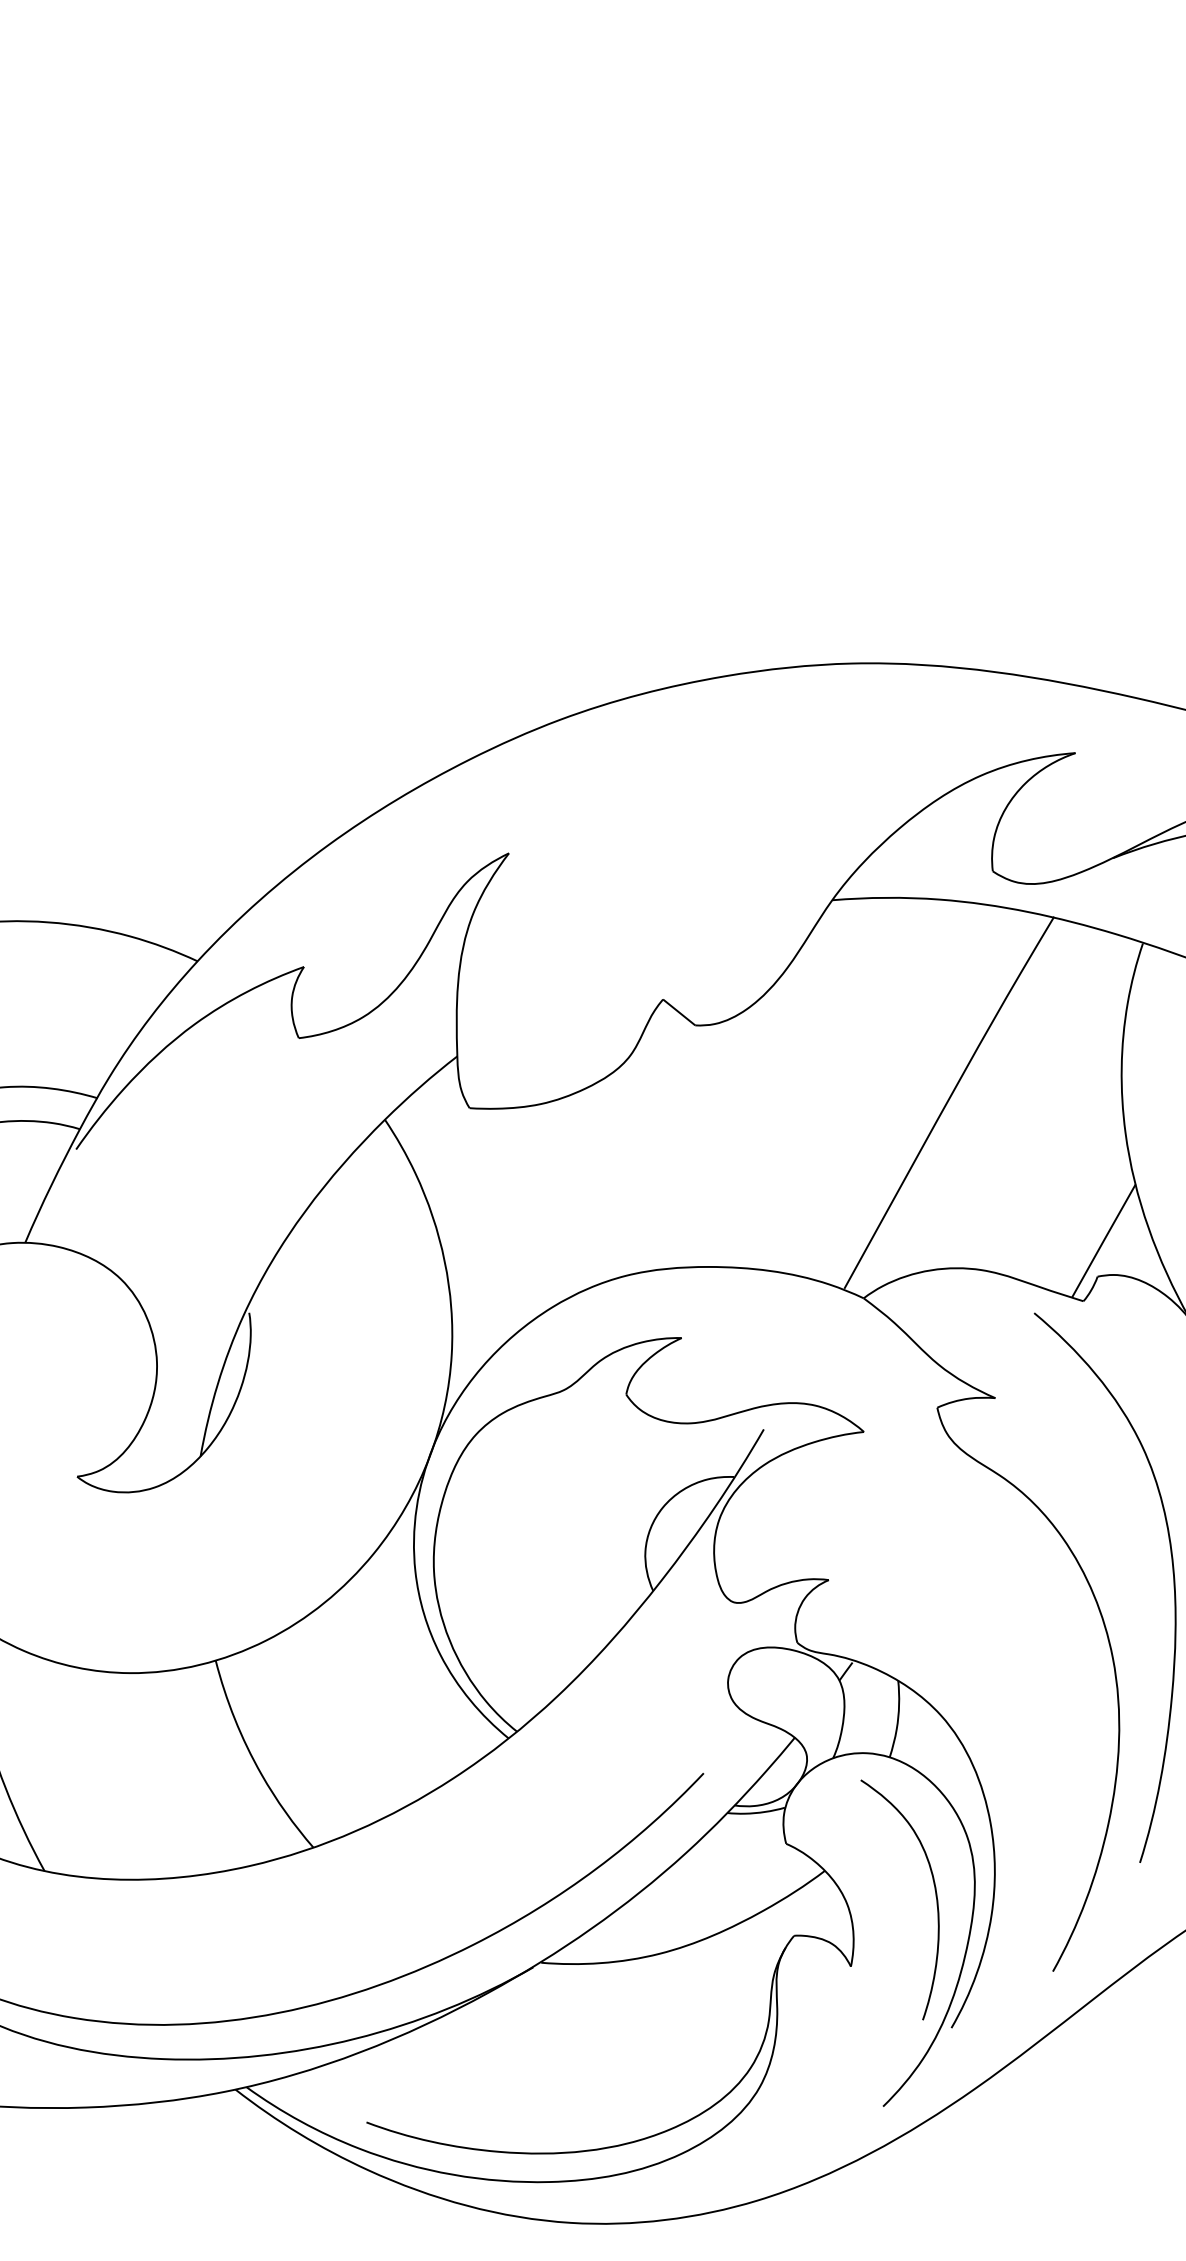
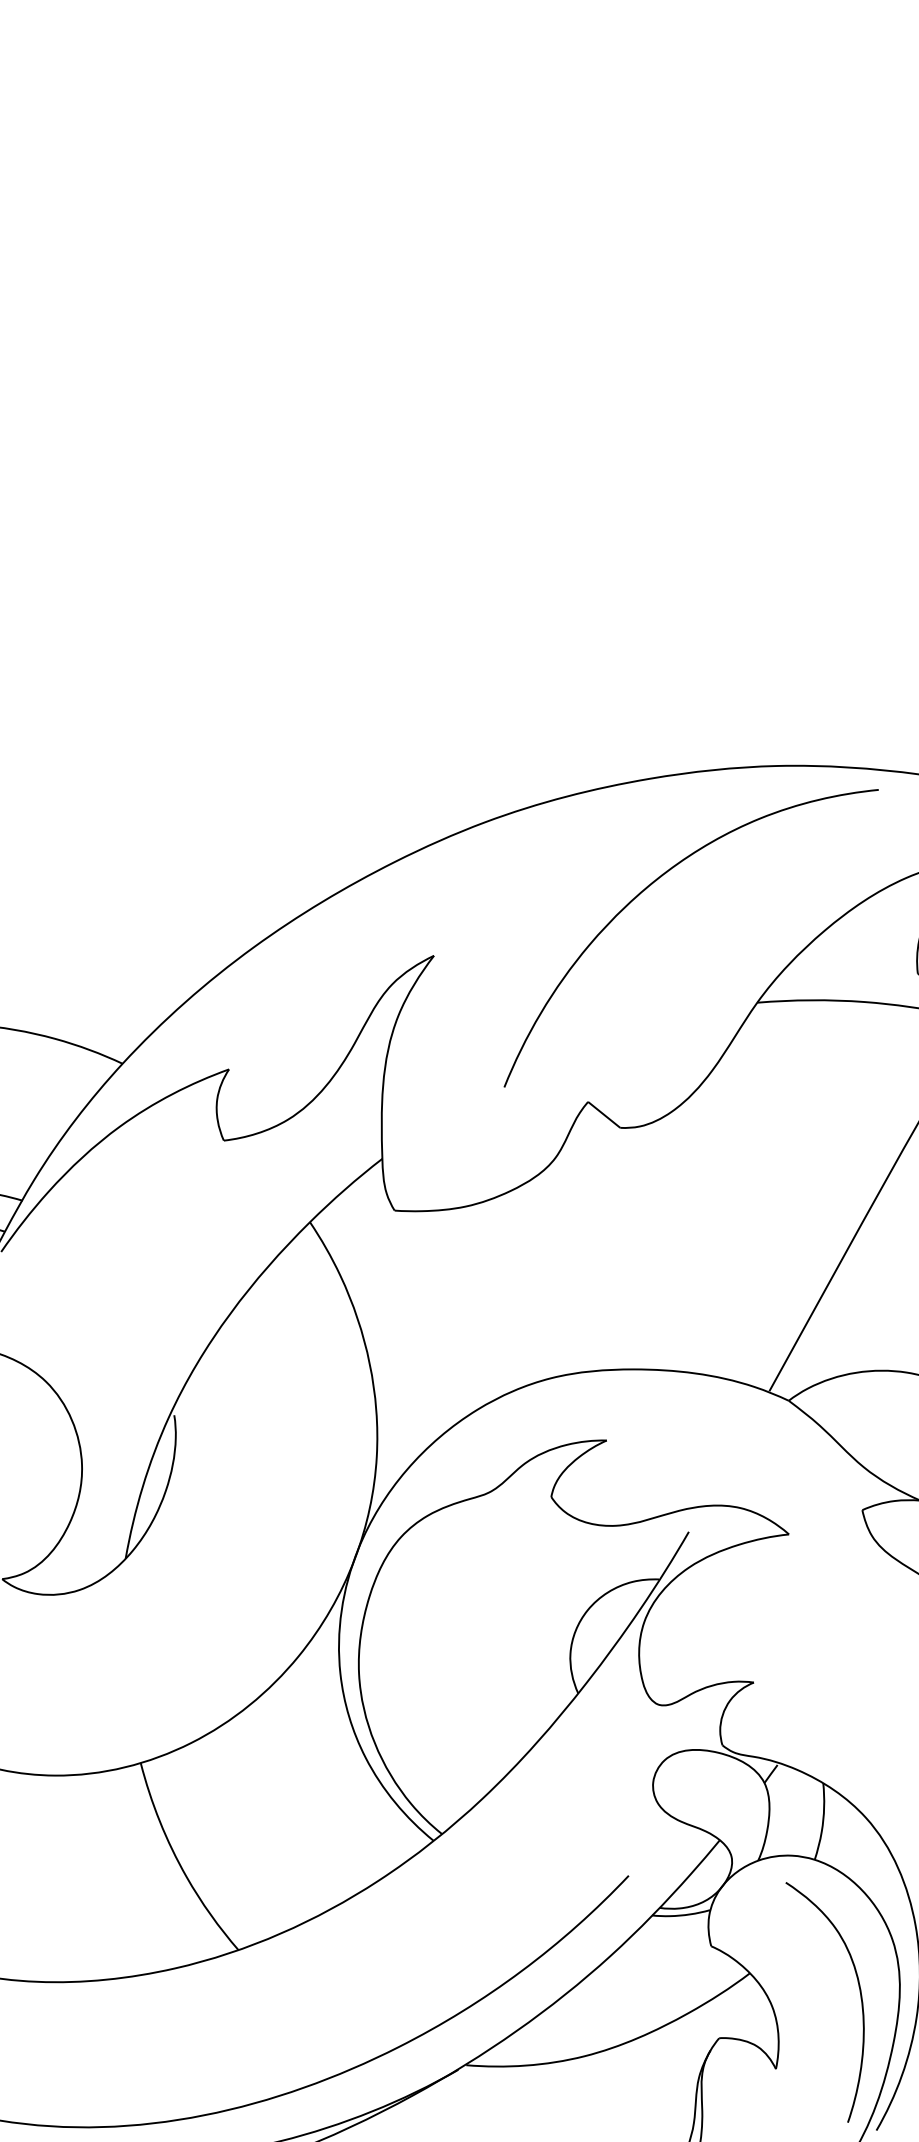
curve: (723, 785) -> (648, 887), added

